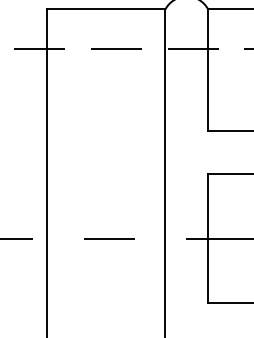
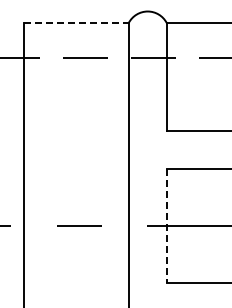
line: (106, 8) -> (76, 22), solid -> dashed
line: (207, 239) -> (166, 226), solid -> dashed

